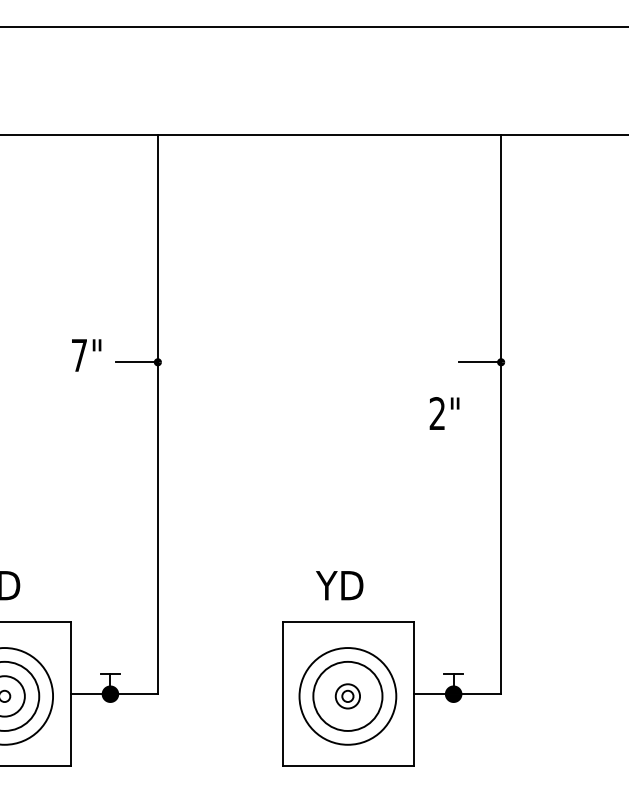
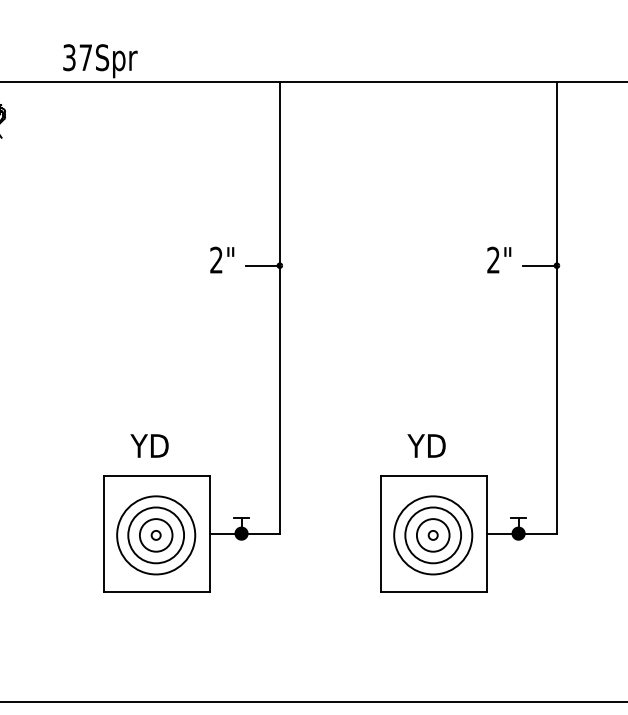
text: (79, 354) -> (216, 259), 7" -> 2"
text: (444, 412) -> (499, 259), moved
circle: (346, 696) -> (432, 535), size x1.67

